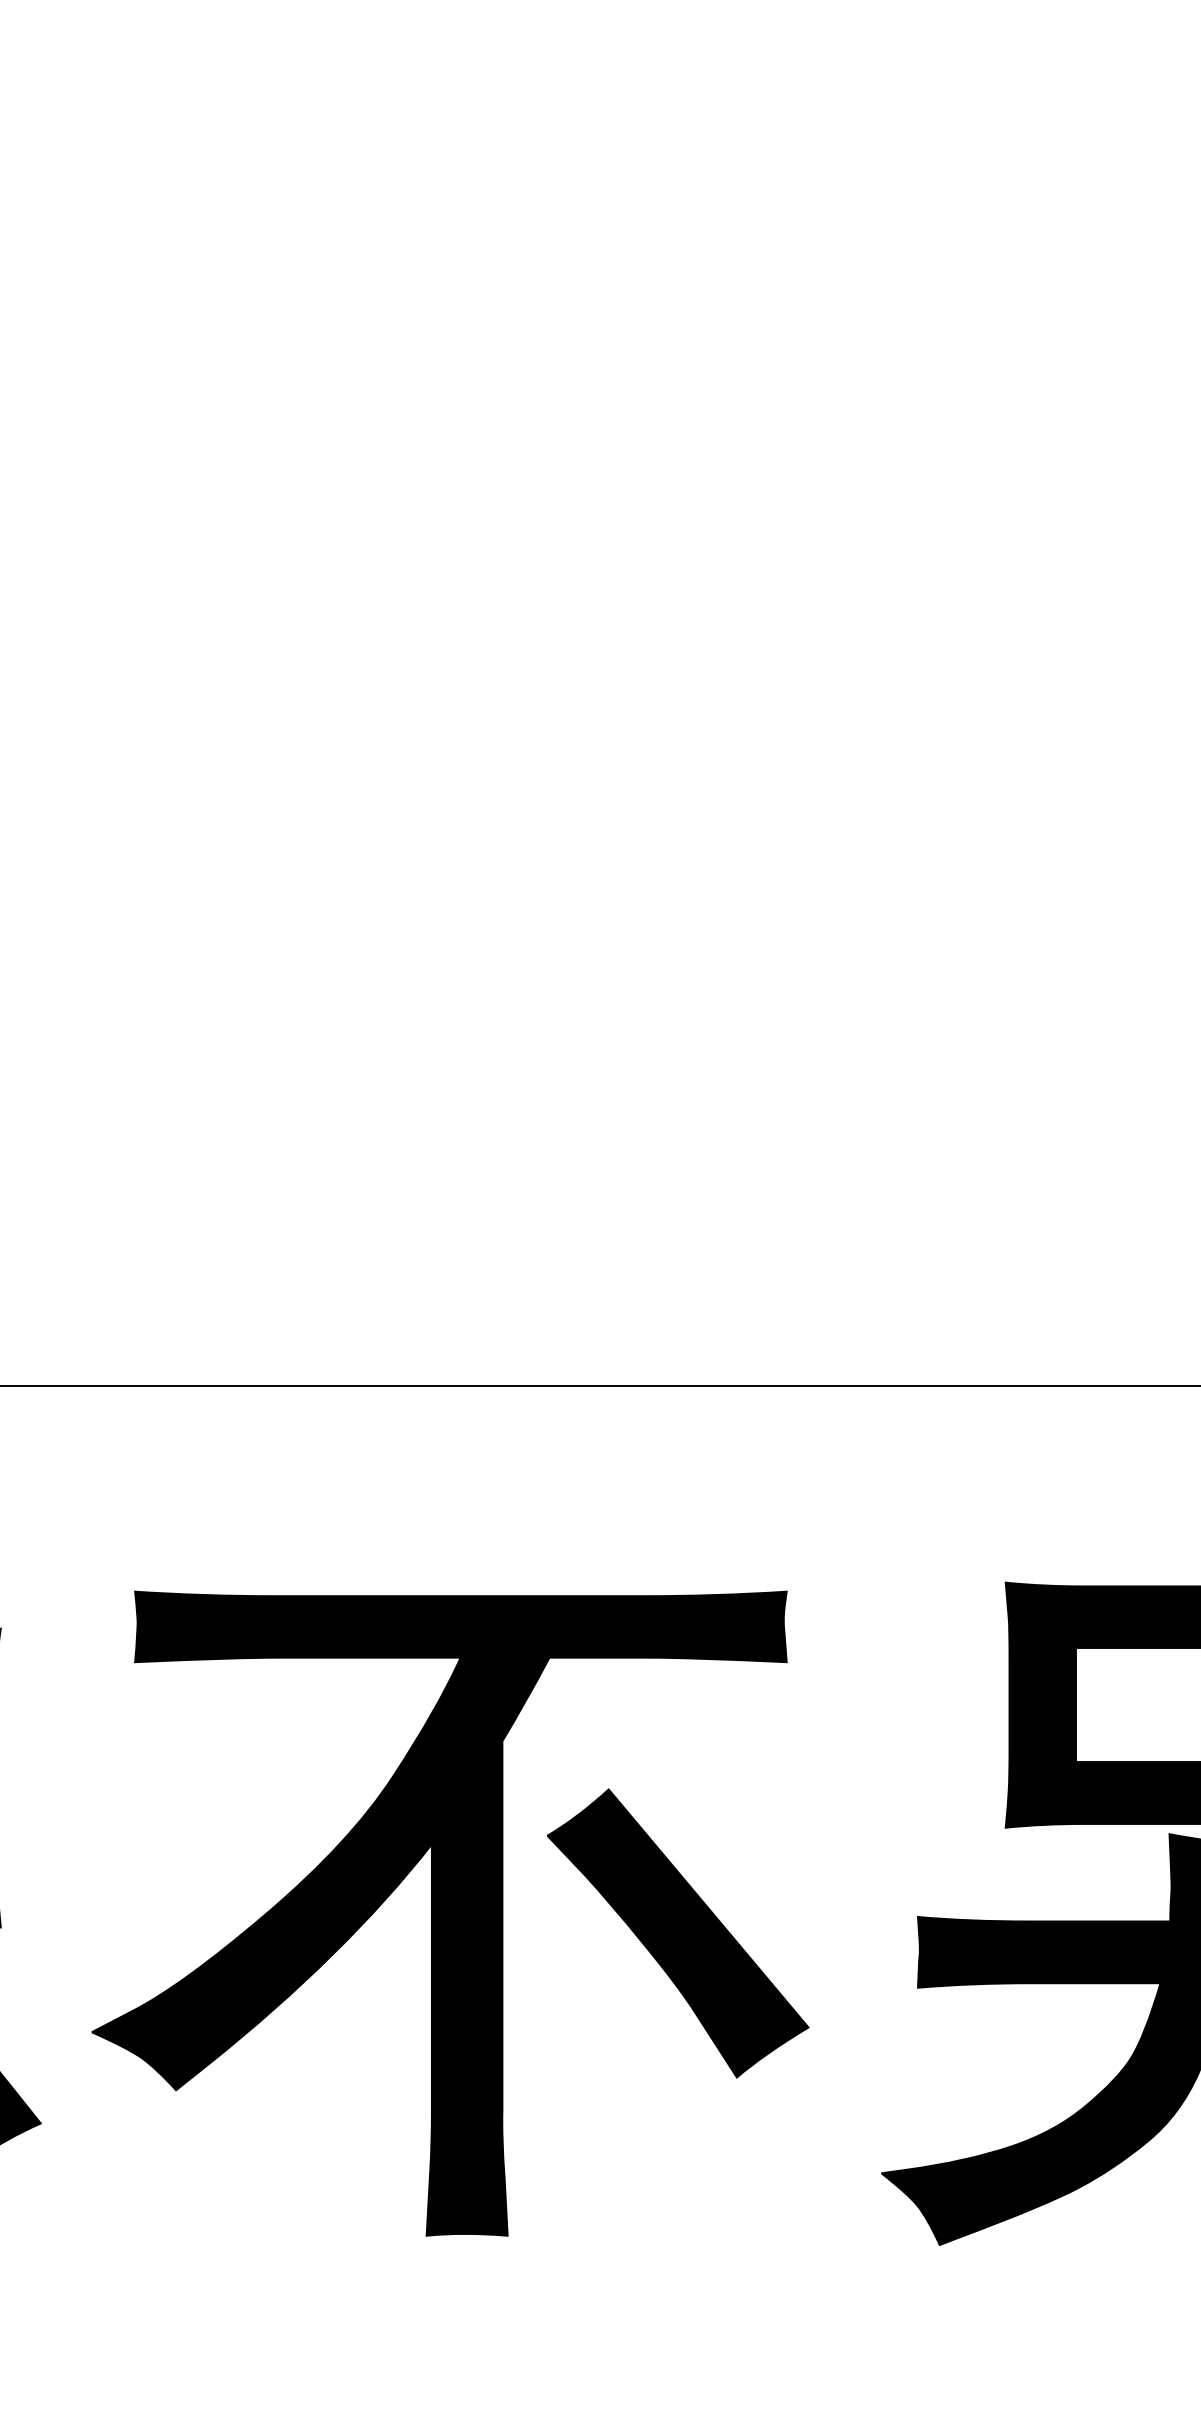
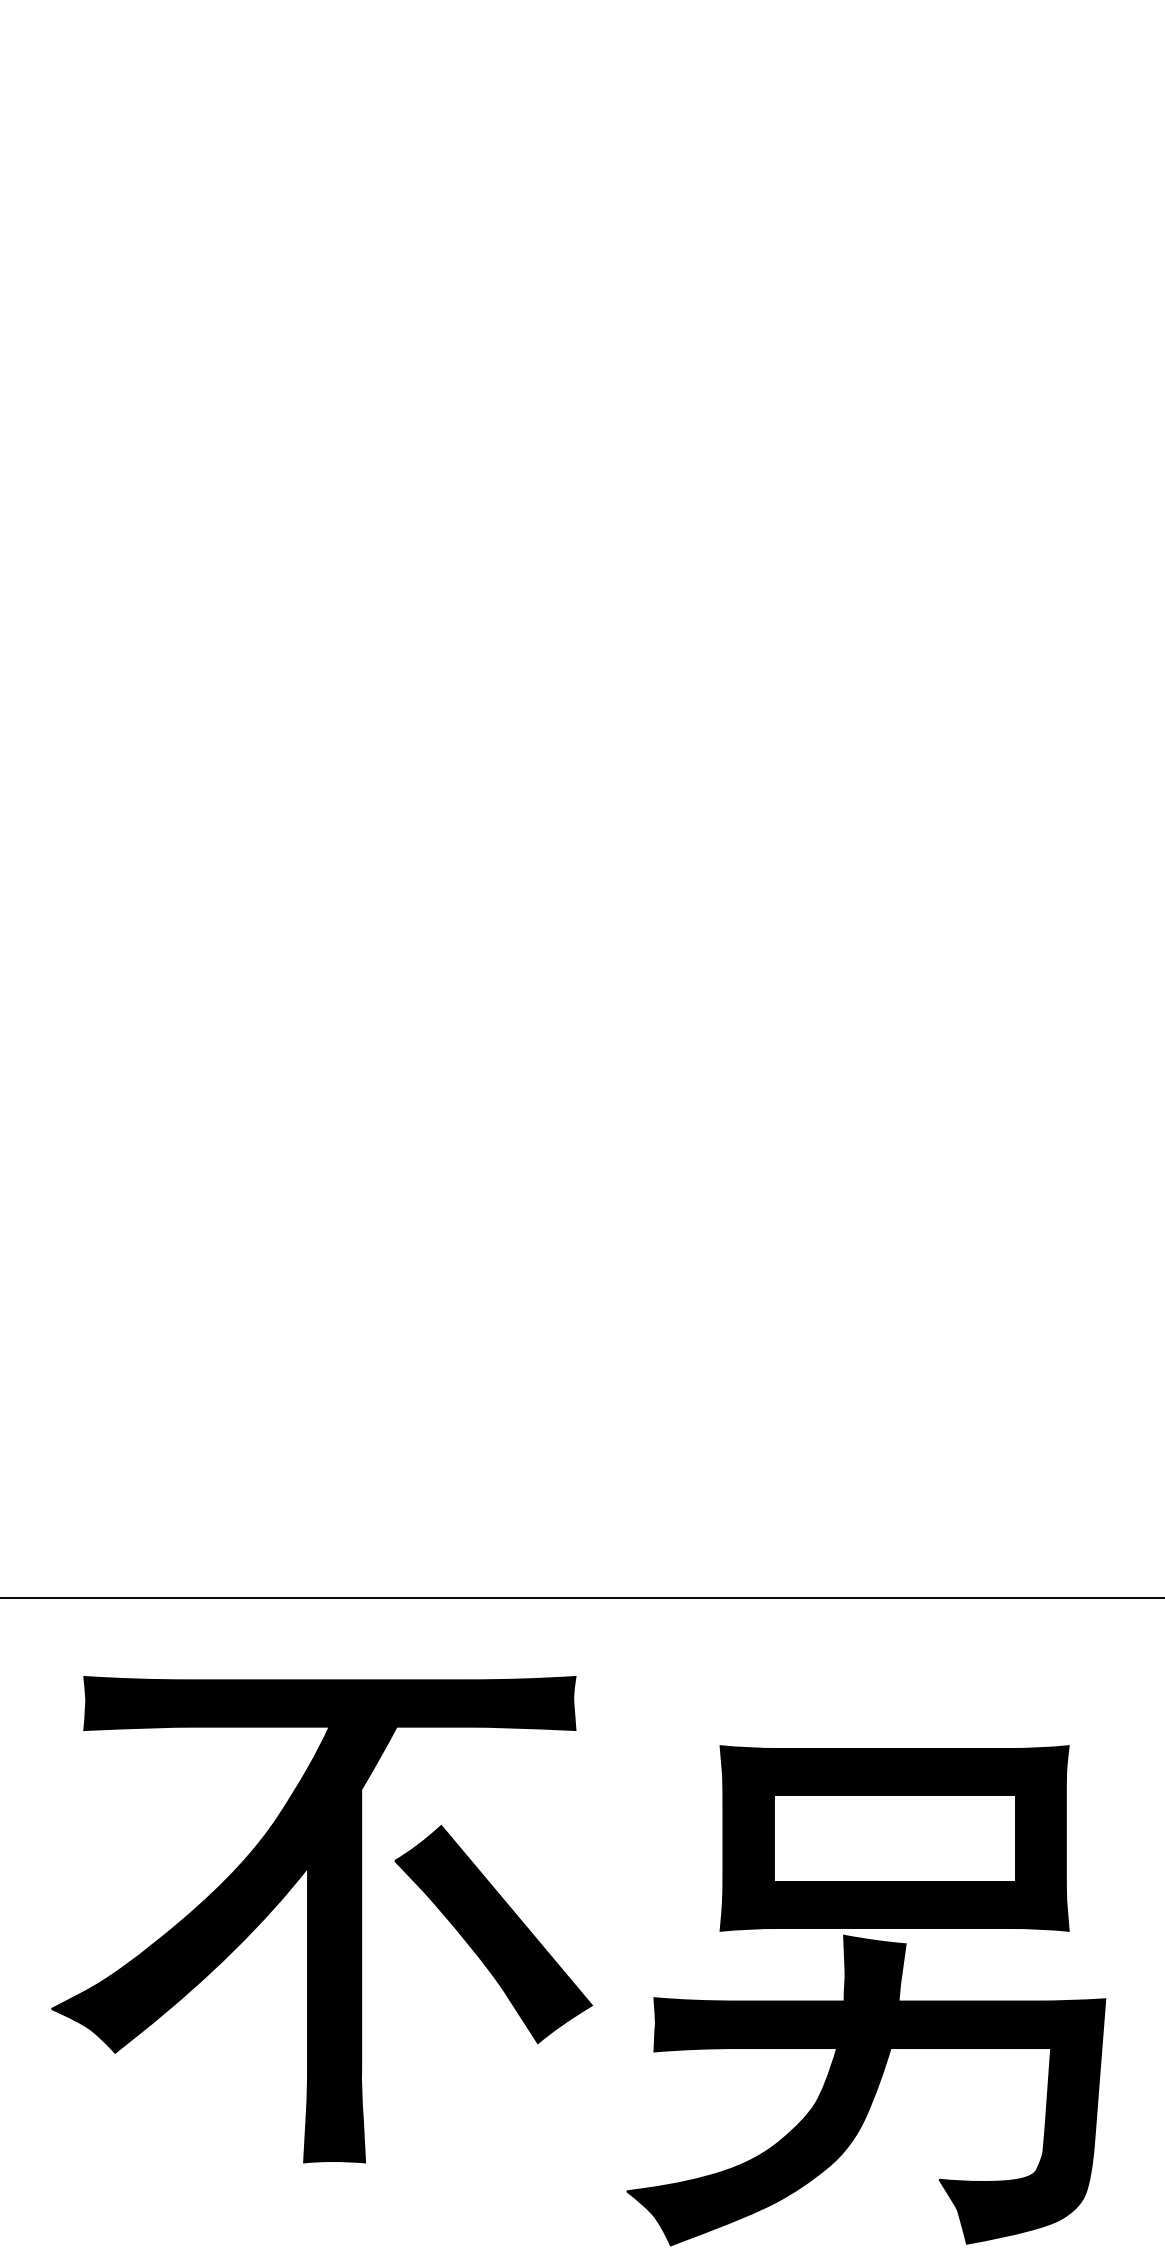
part: (449, 1913) -> (321, 1919), moved

